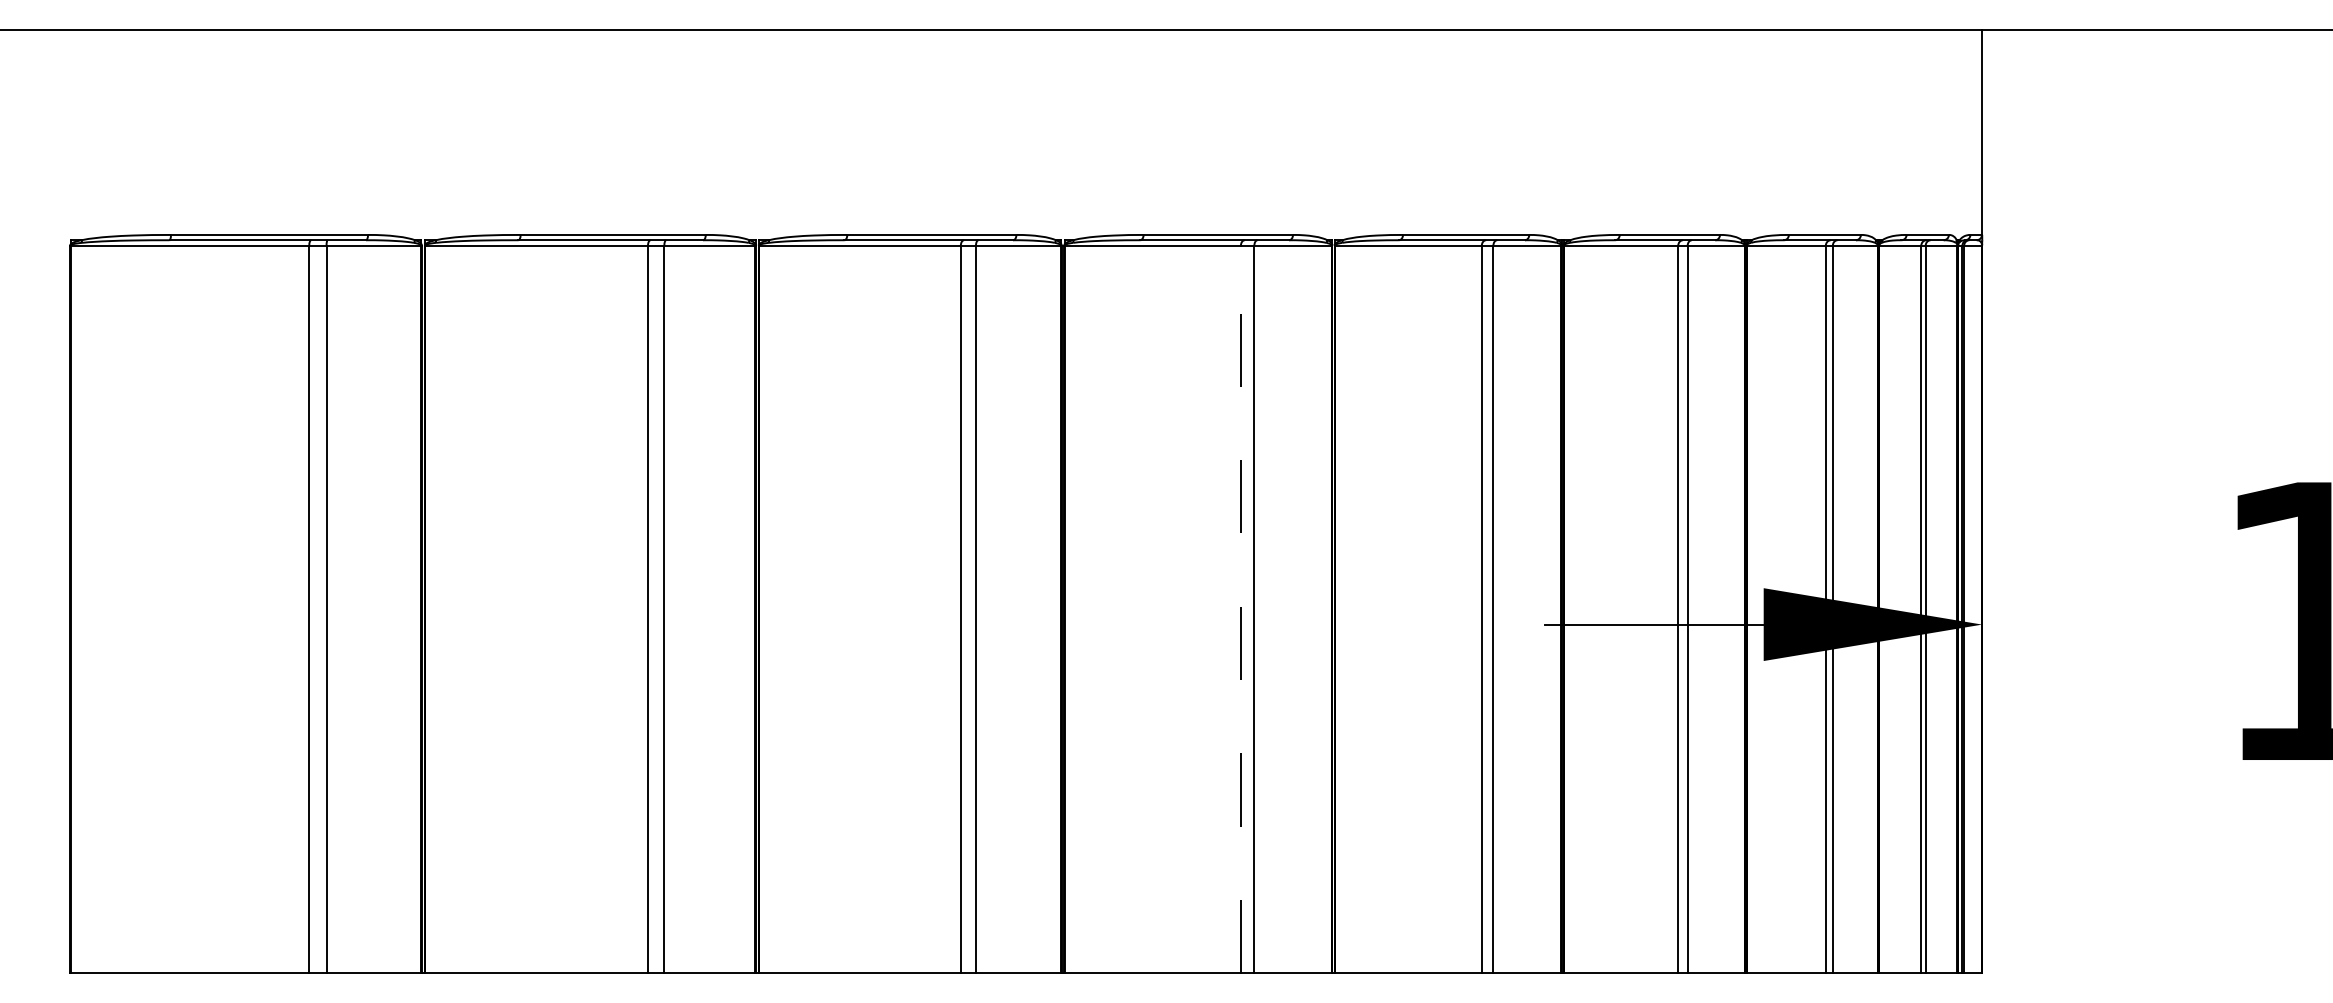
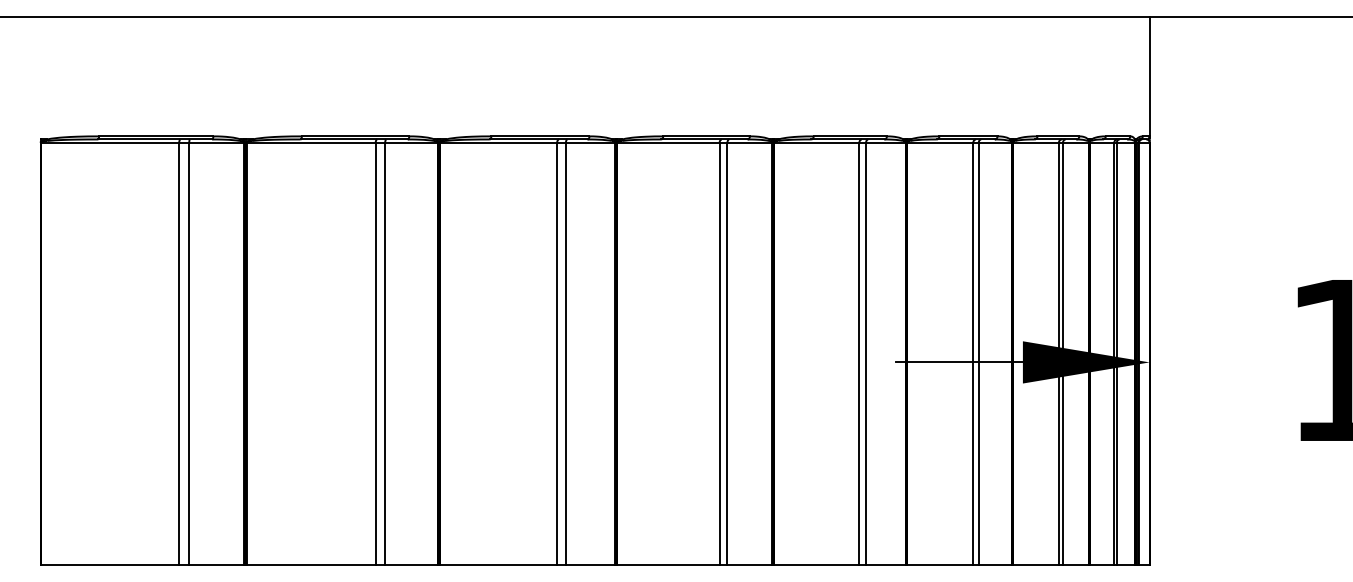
line: (1240, 609) -> (719, 353), dashed -> solid

